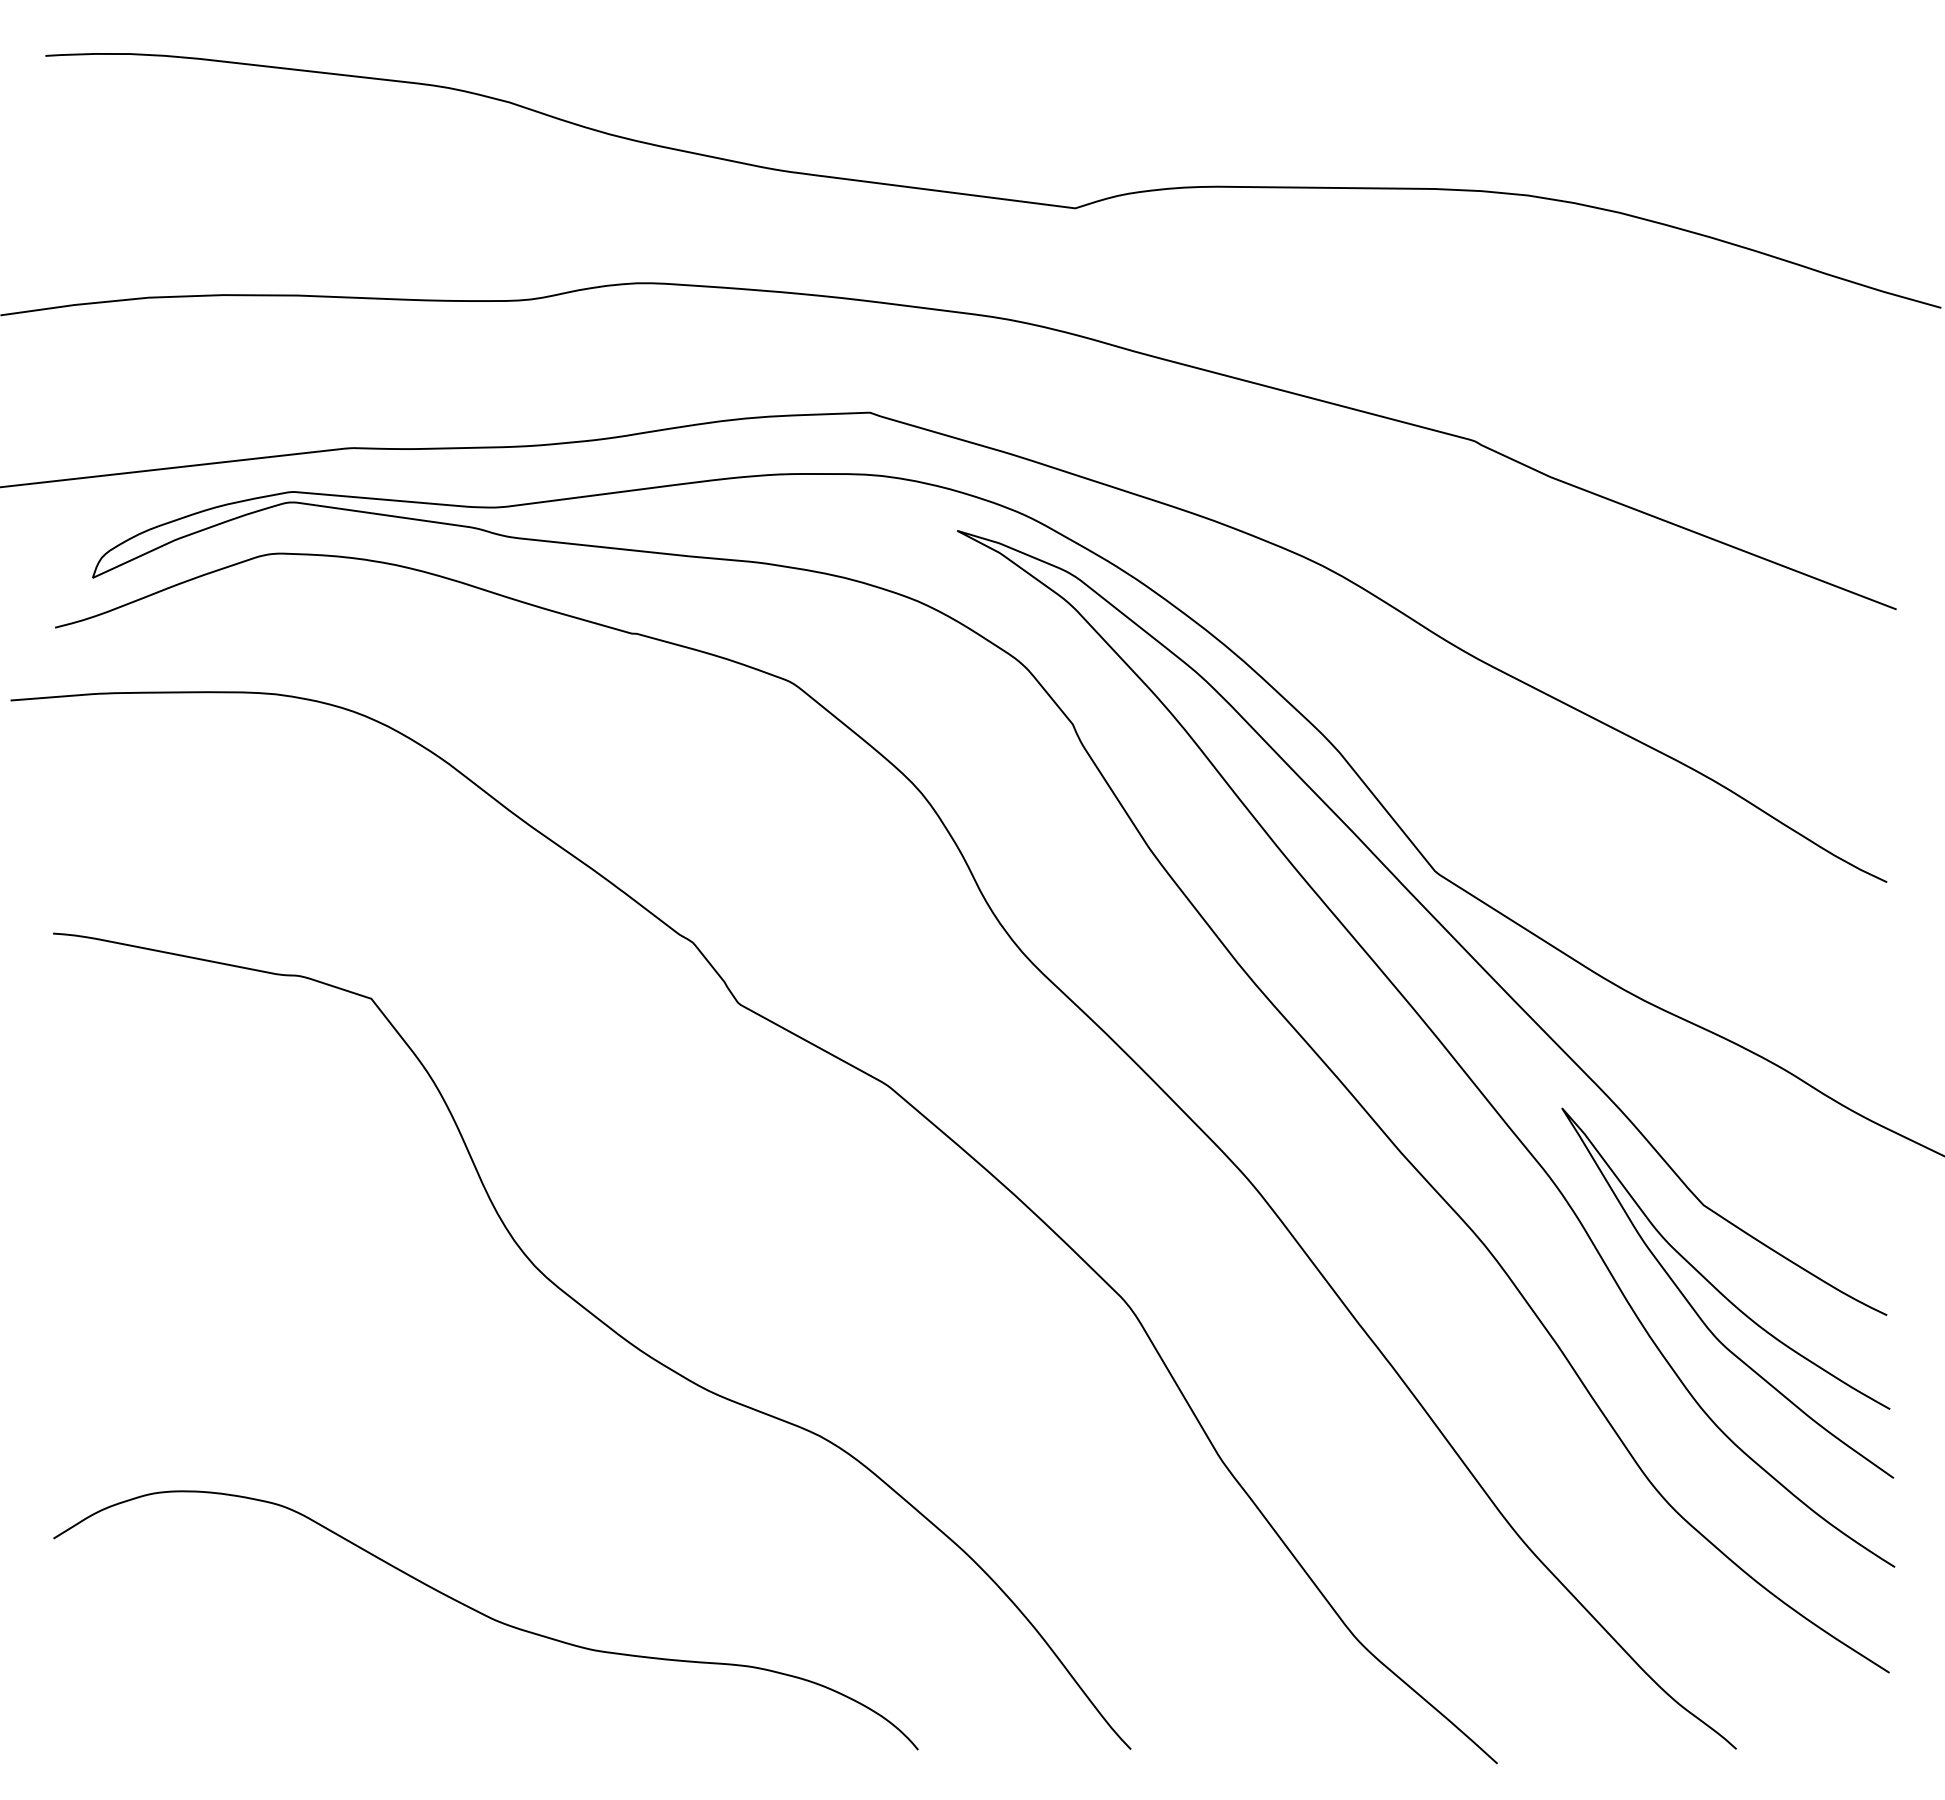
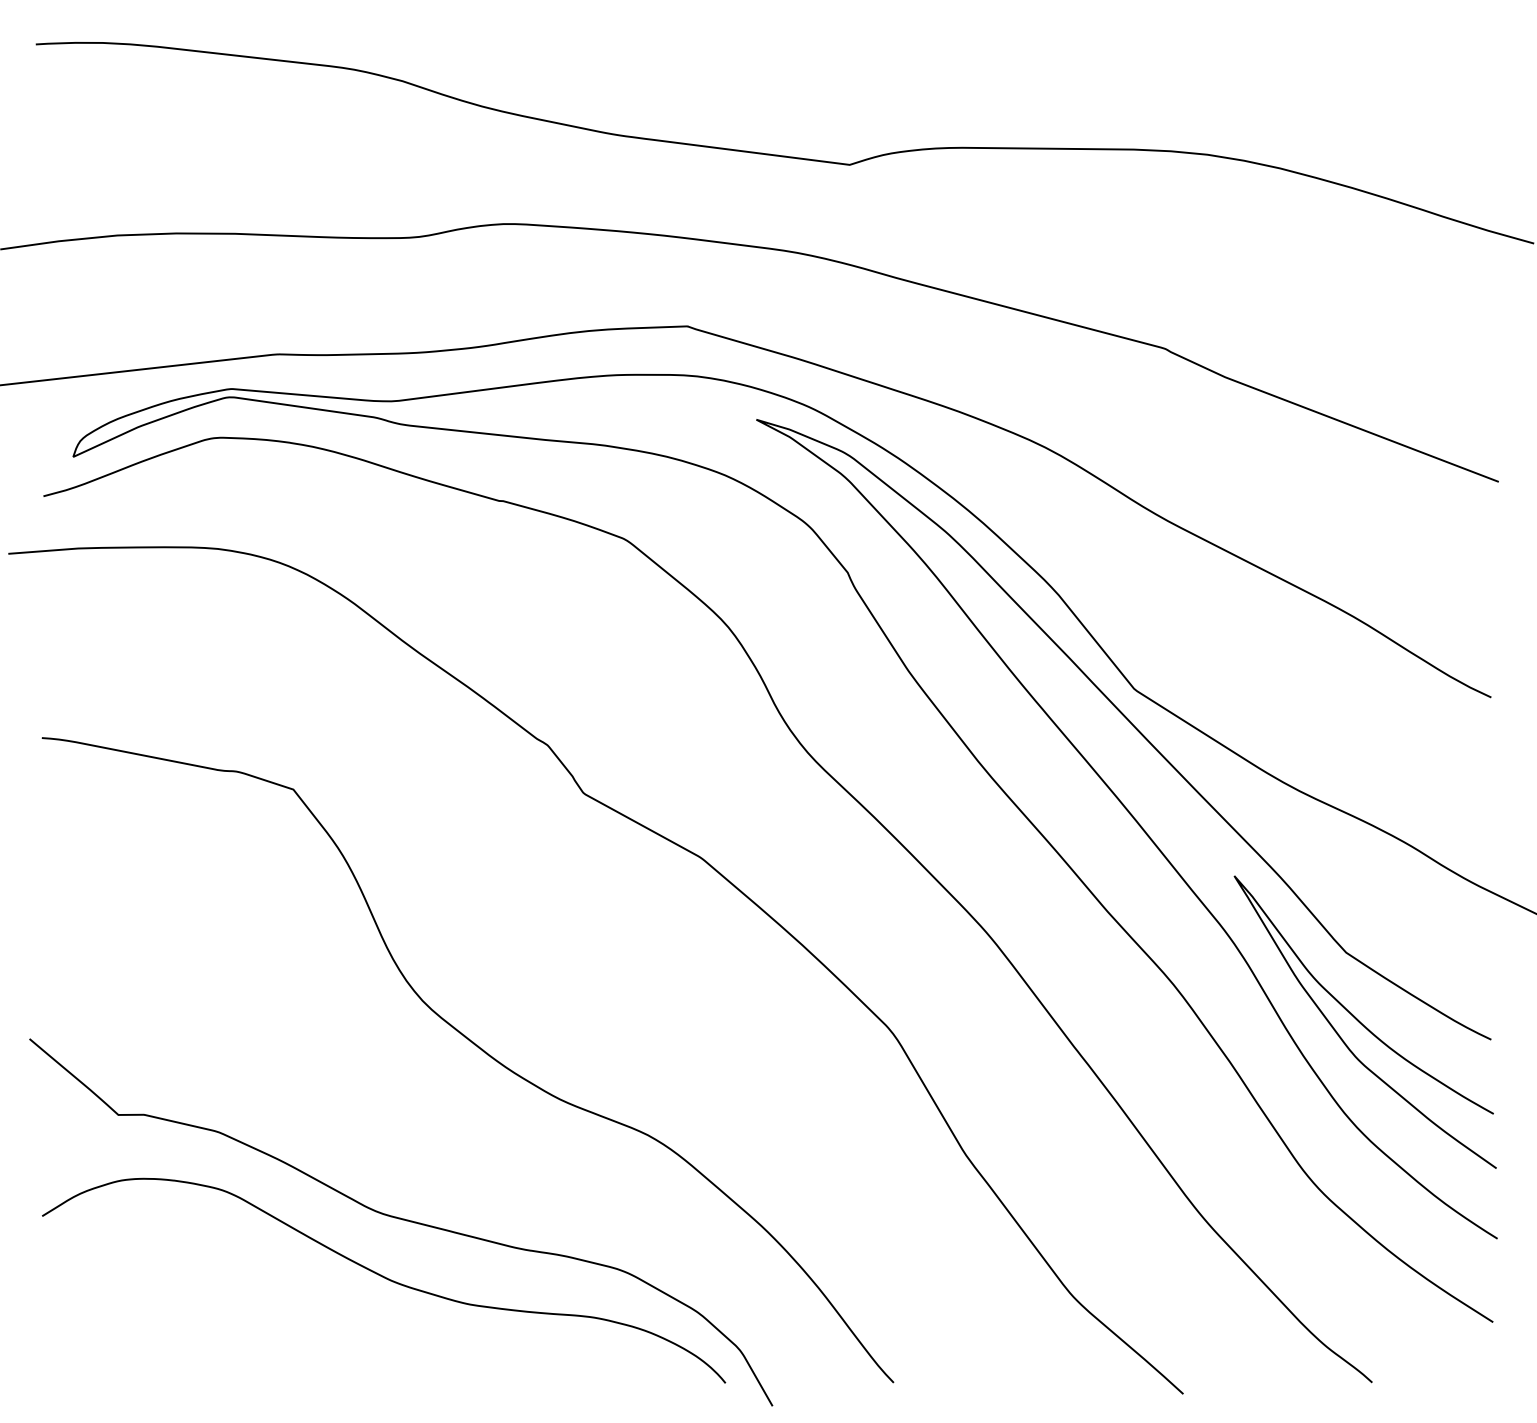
curve: (508, 1543) -> (401, 1220), added

